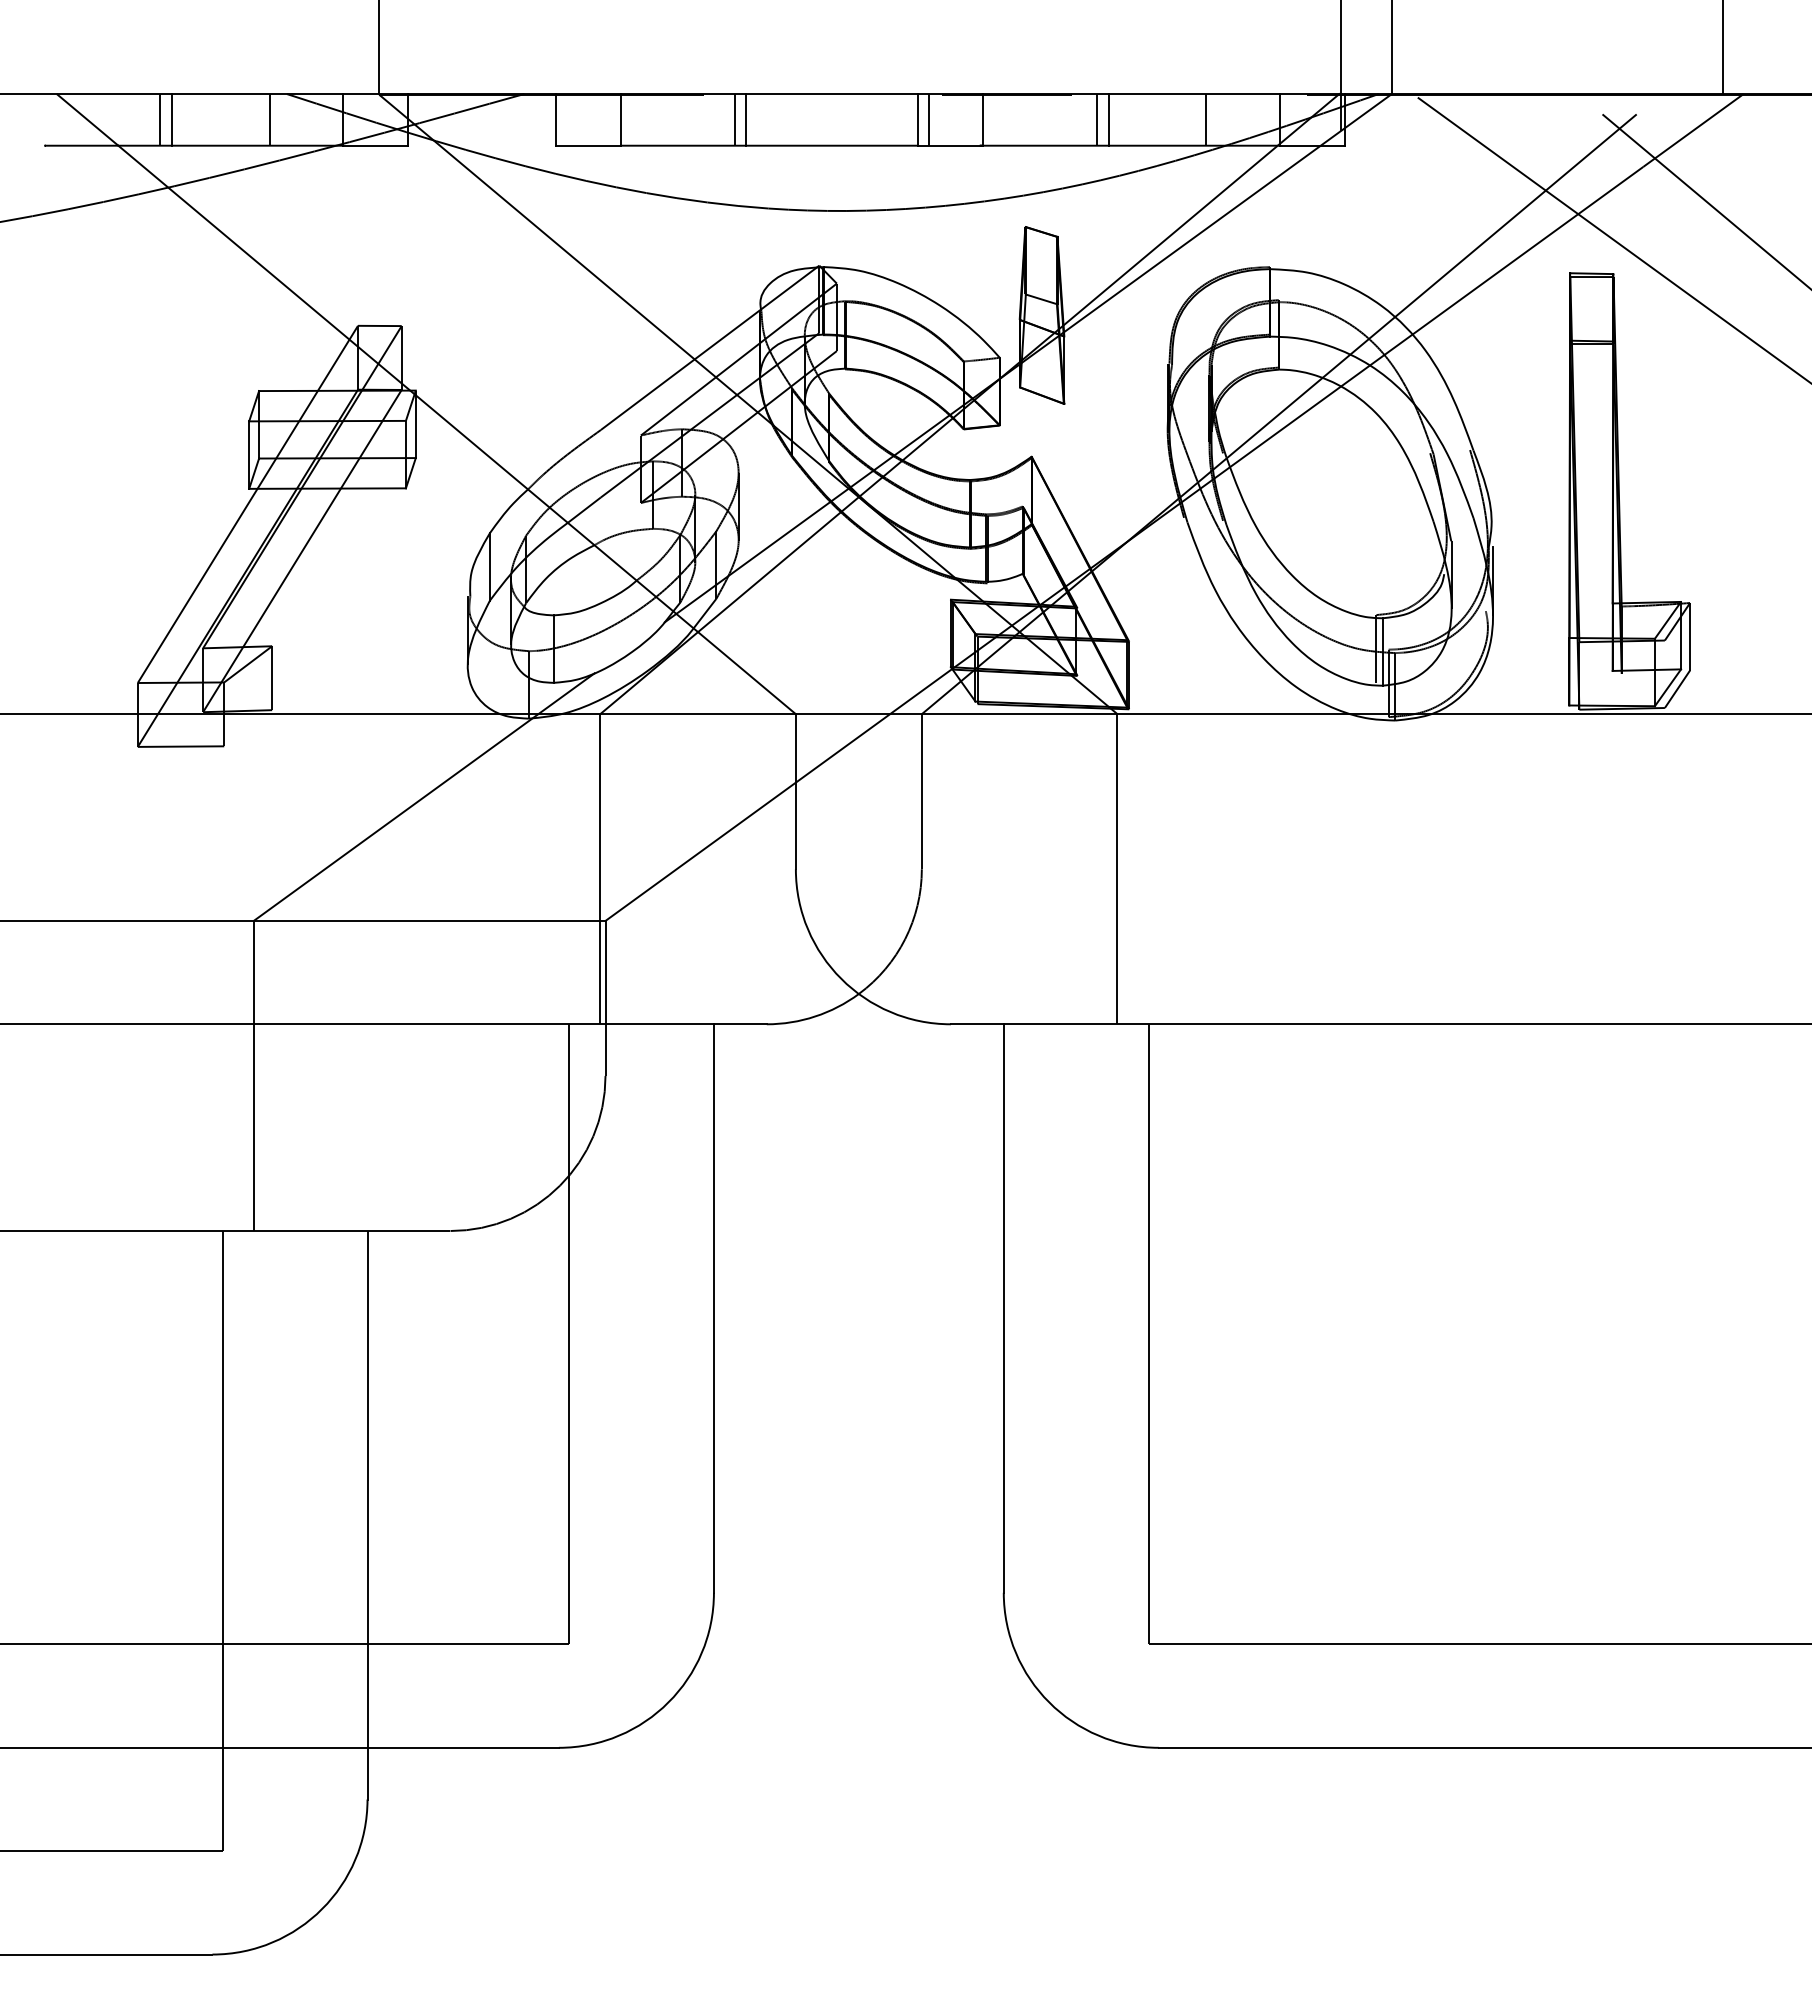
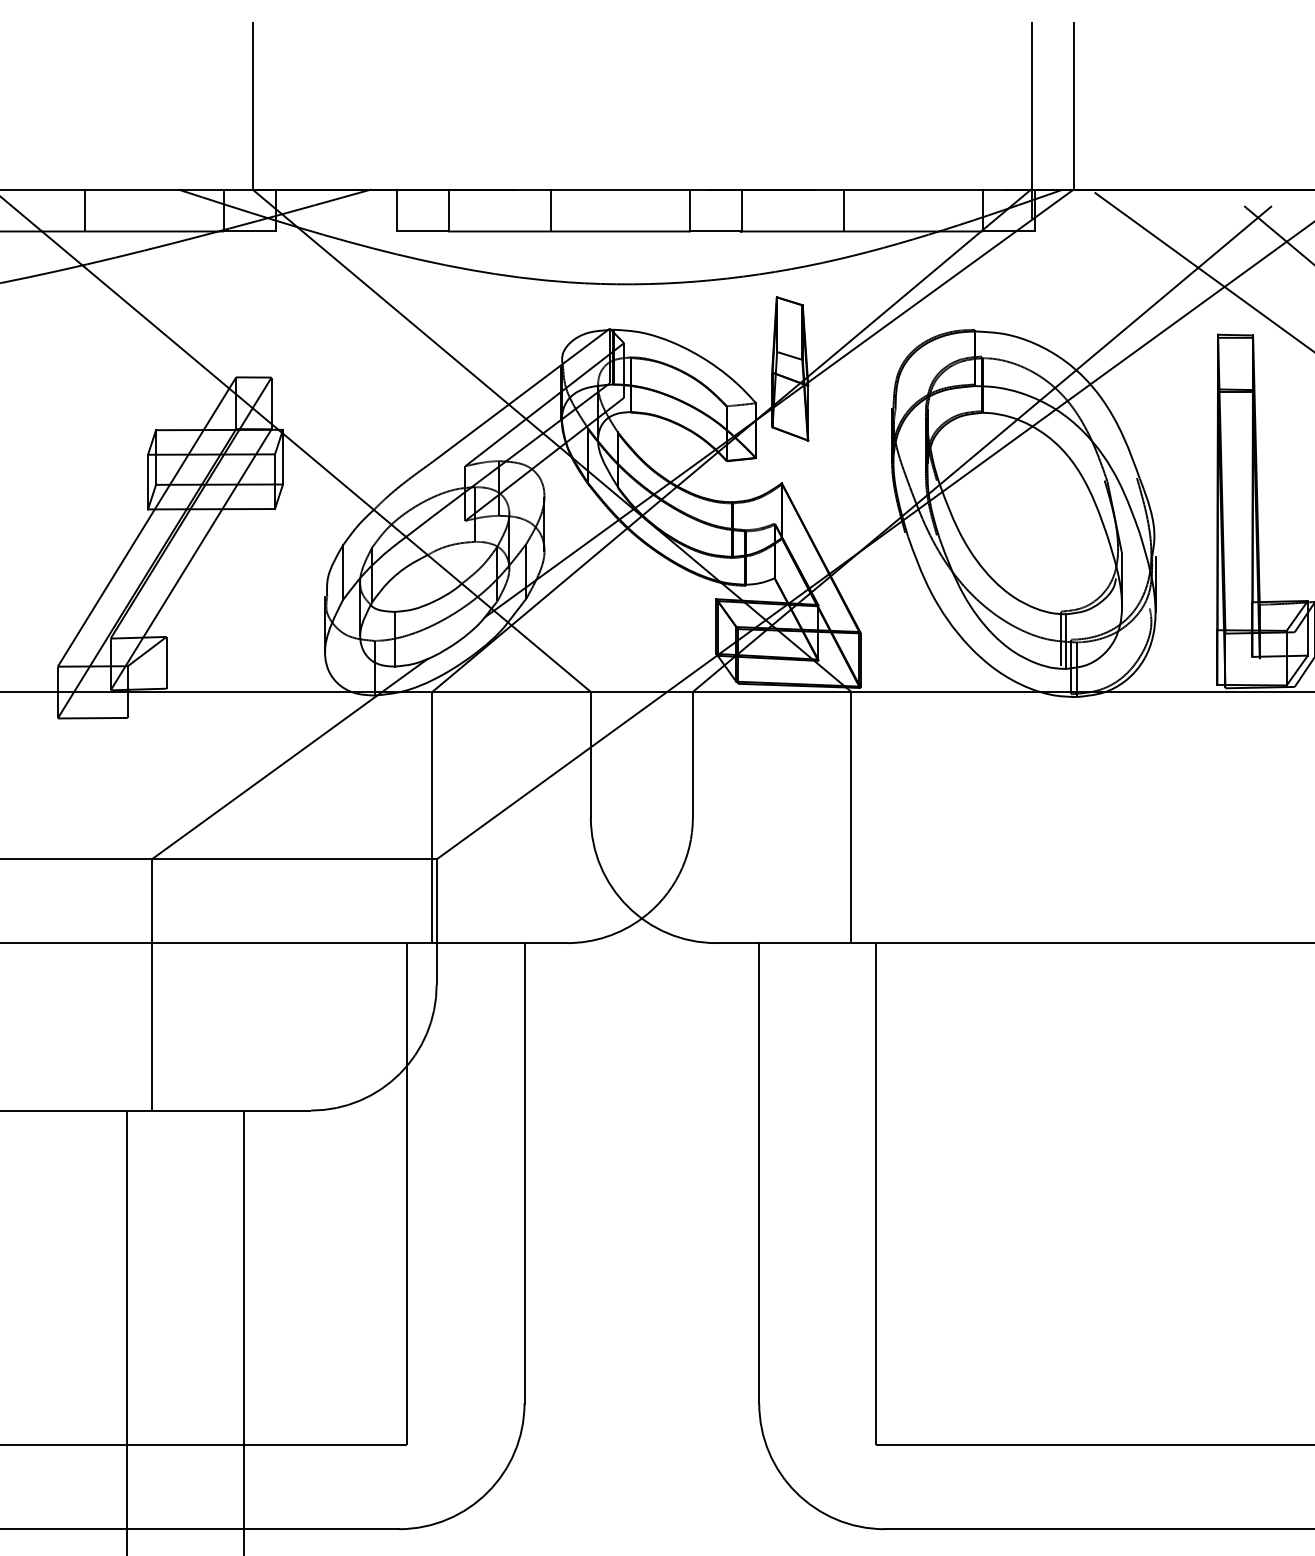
line: (160, 119) -> (76, 210), removed
line: (269, 119) -> (164, 210), removed
line: (735, 119) -> (541, 210), removed
line: (929, 119) -> (699, 210), removed
line: (1097, 119) -> (835, 210), removed
line: (1206, 119) -> (923, 210), removed

